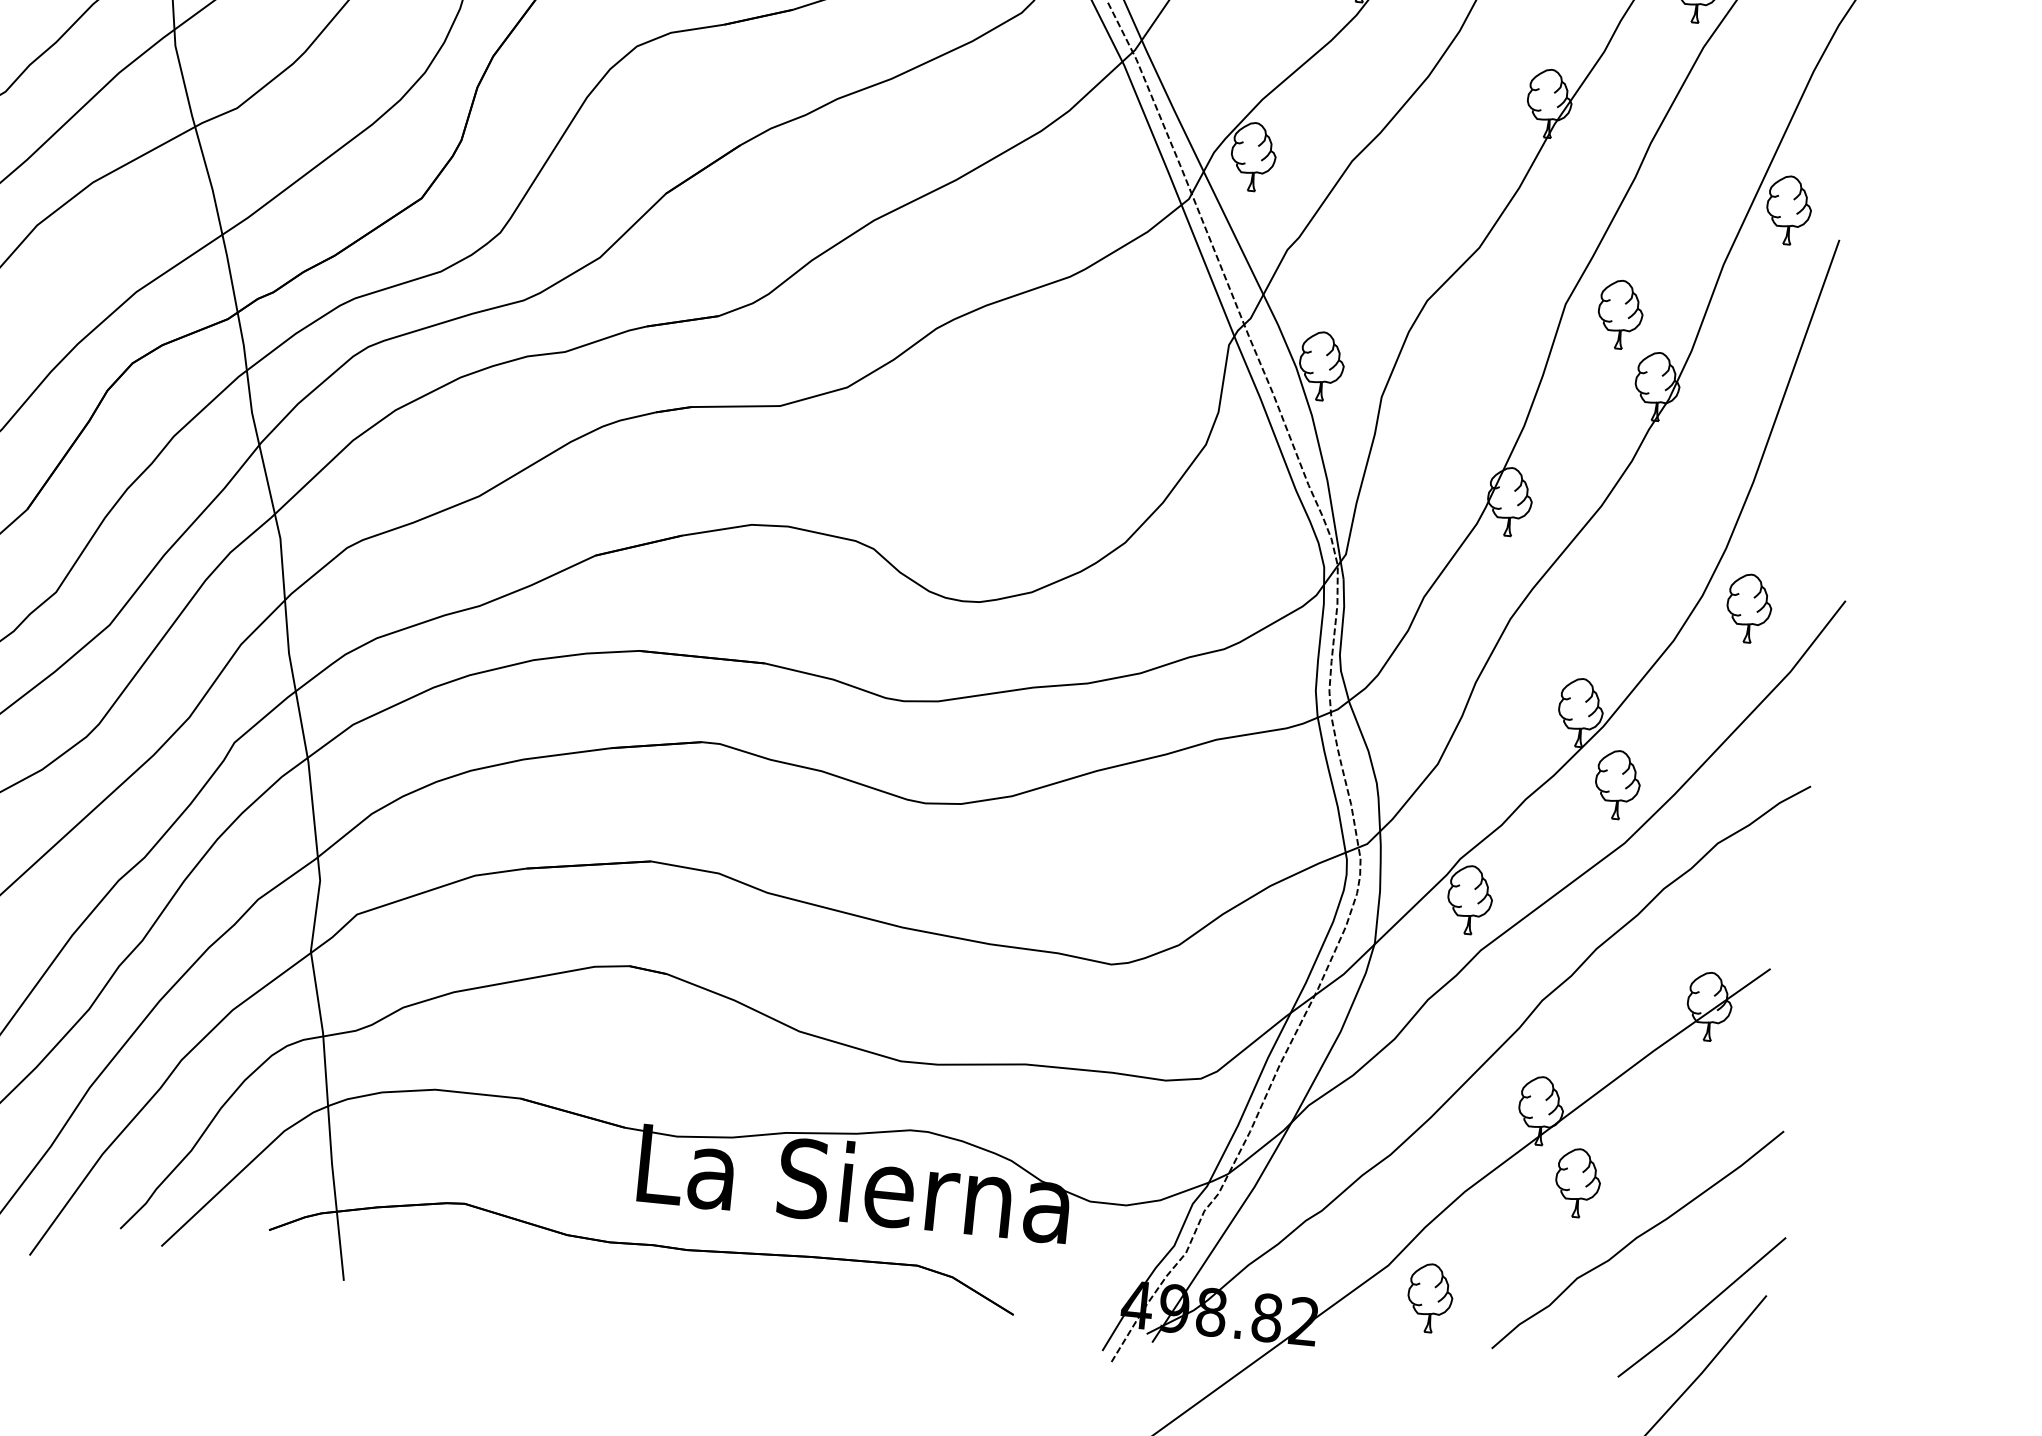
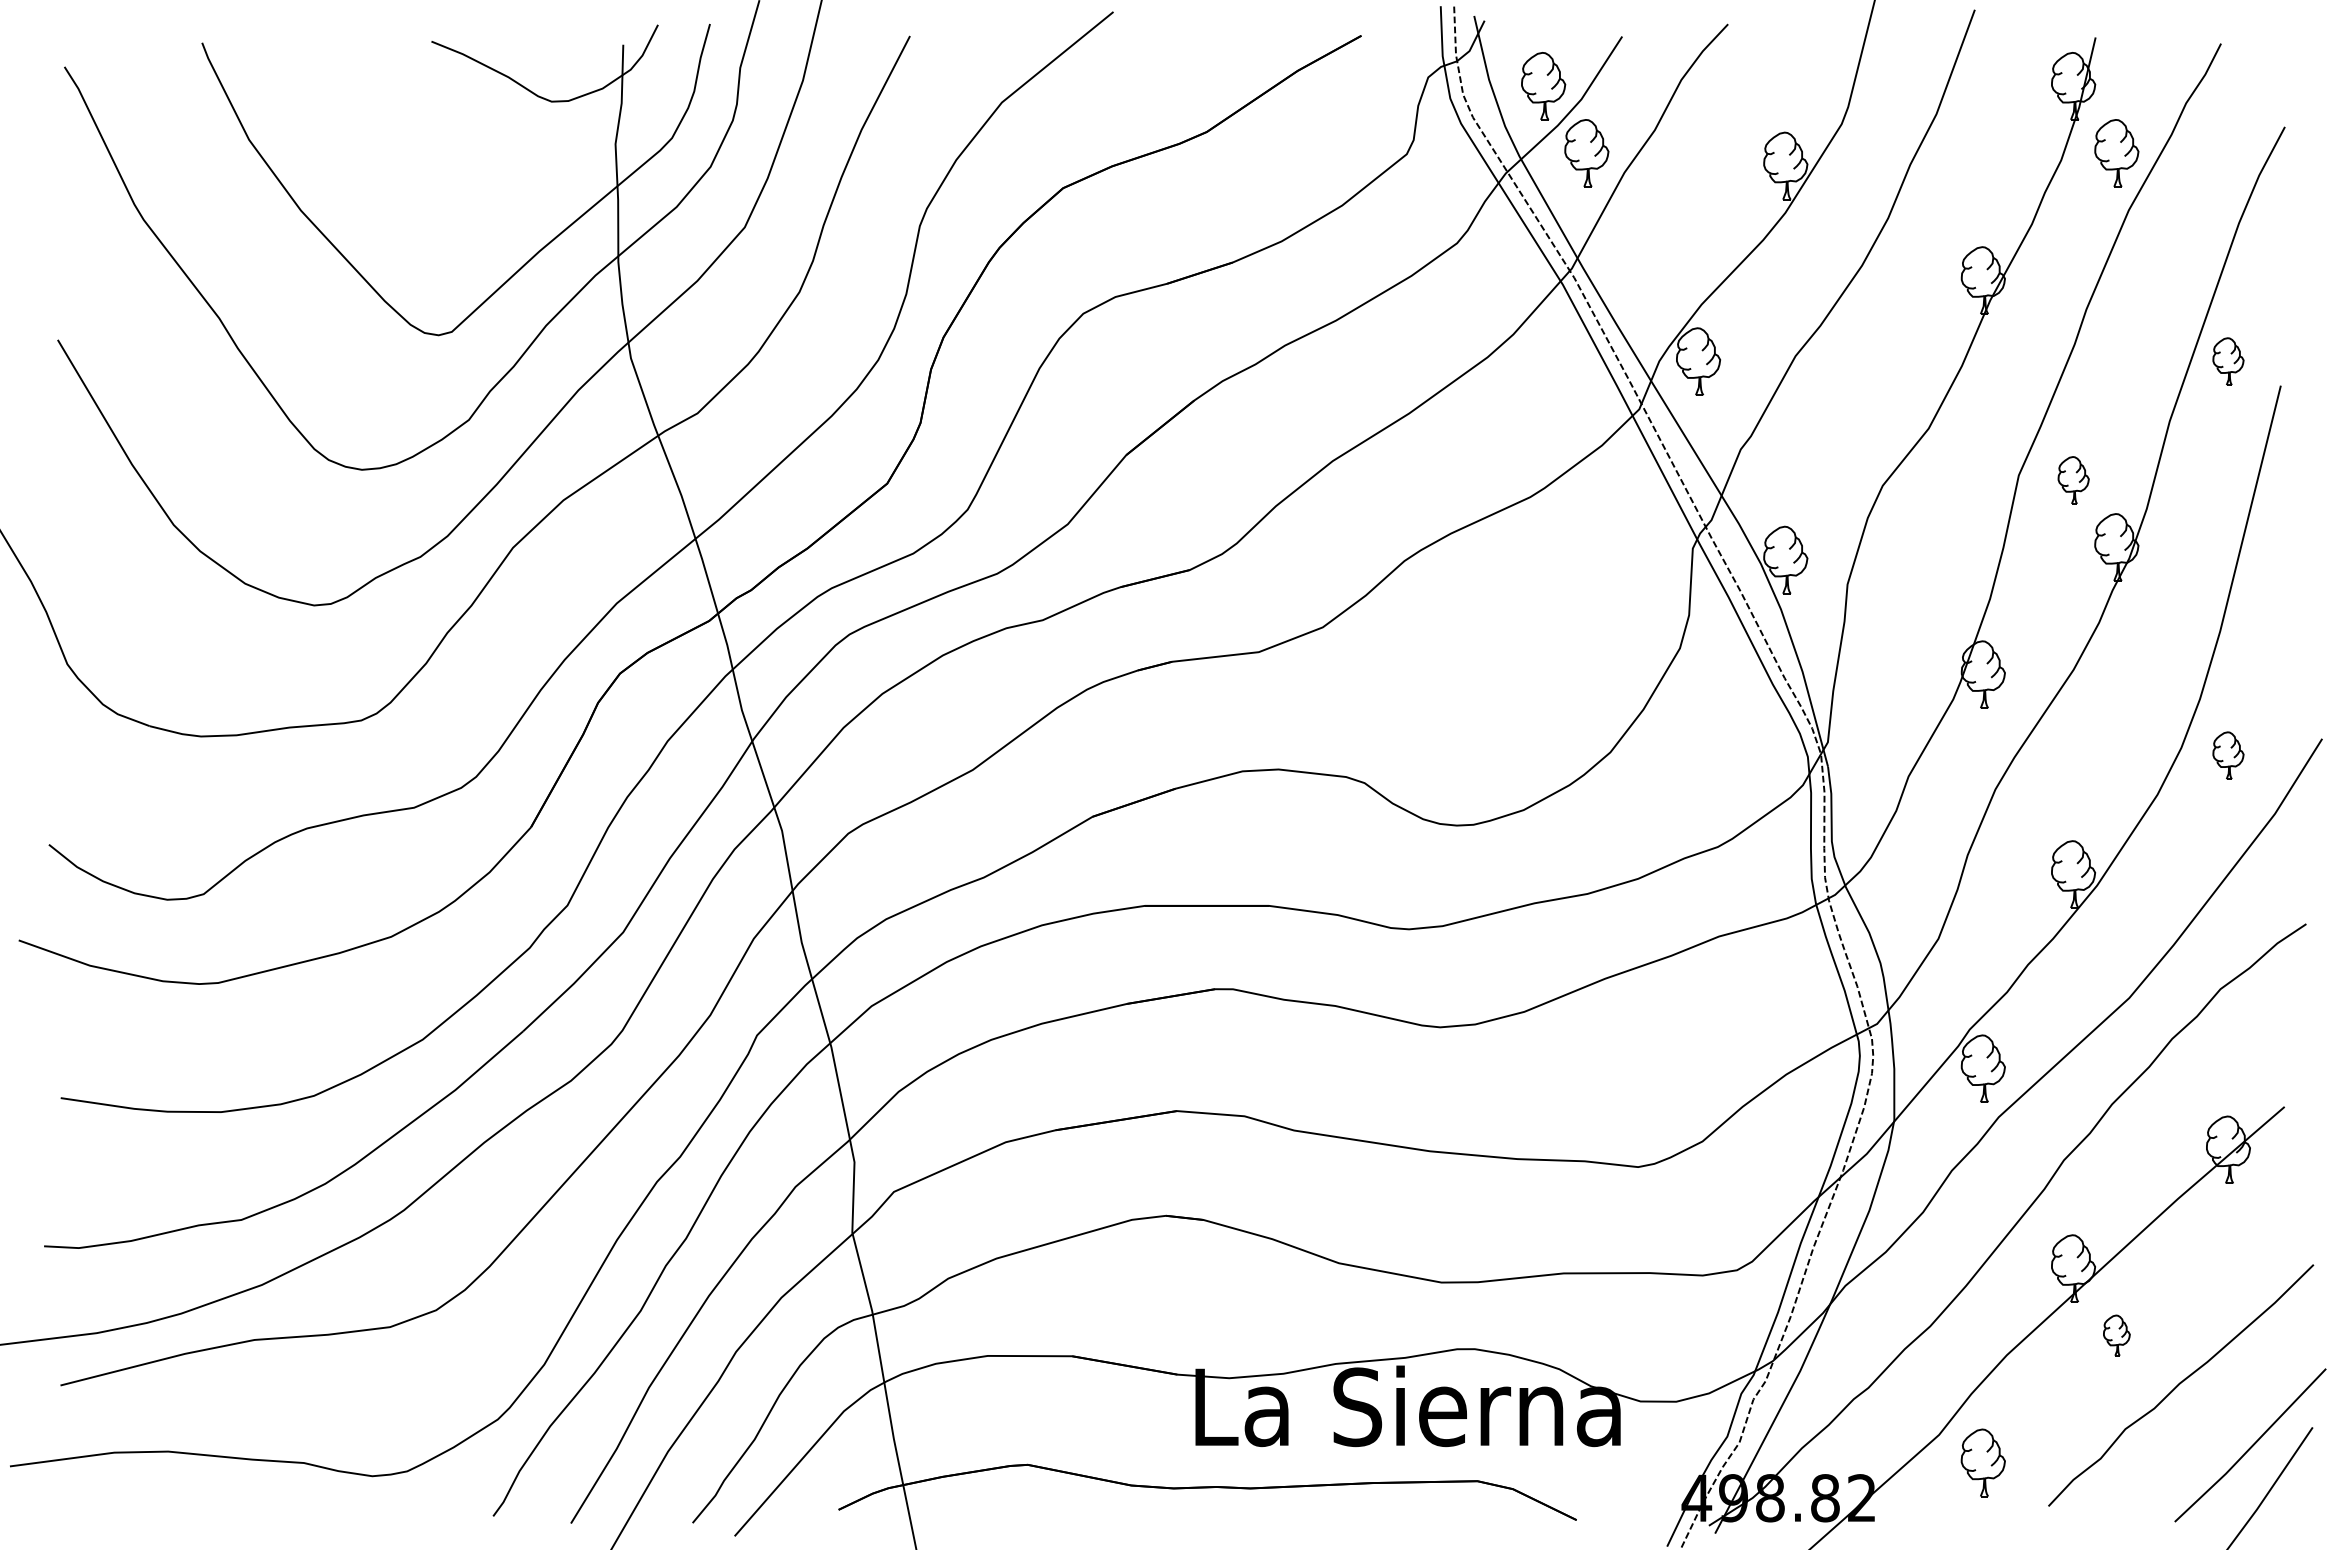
part: (1789, 210) -> (2228, 361), size x0.7
part: (1620, 314) -> (2073, 480), size x0.7
part: (1749, 608) -> (2228, 755), size x0.7
part: (1617, 784) -> (2116, 941), removed
part: (1577, 1182) -> (2116, 1335), size x0.6

